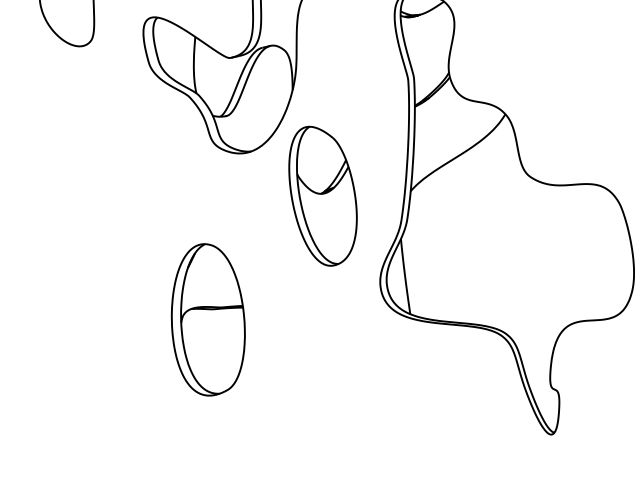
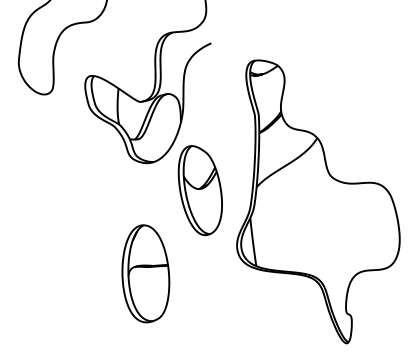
part: (207, 319) -> (145, 273), moved

